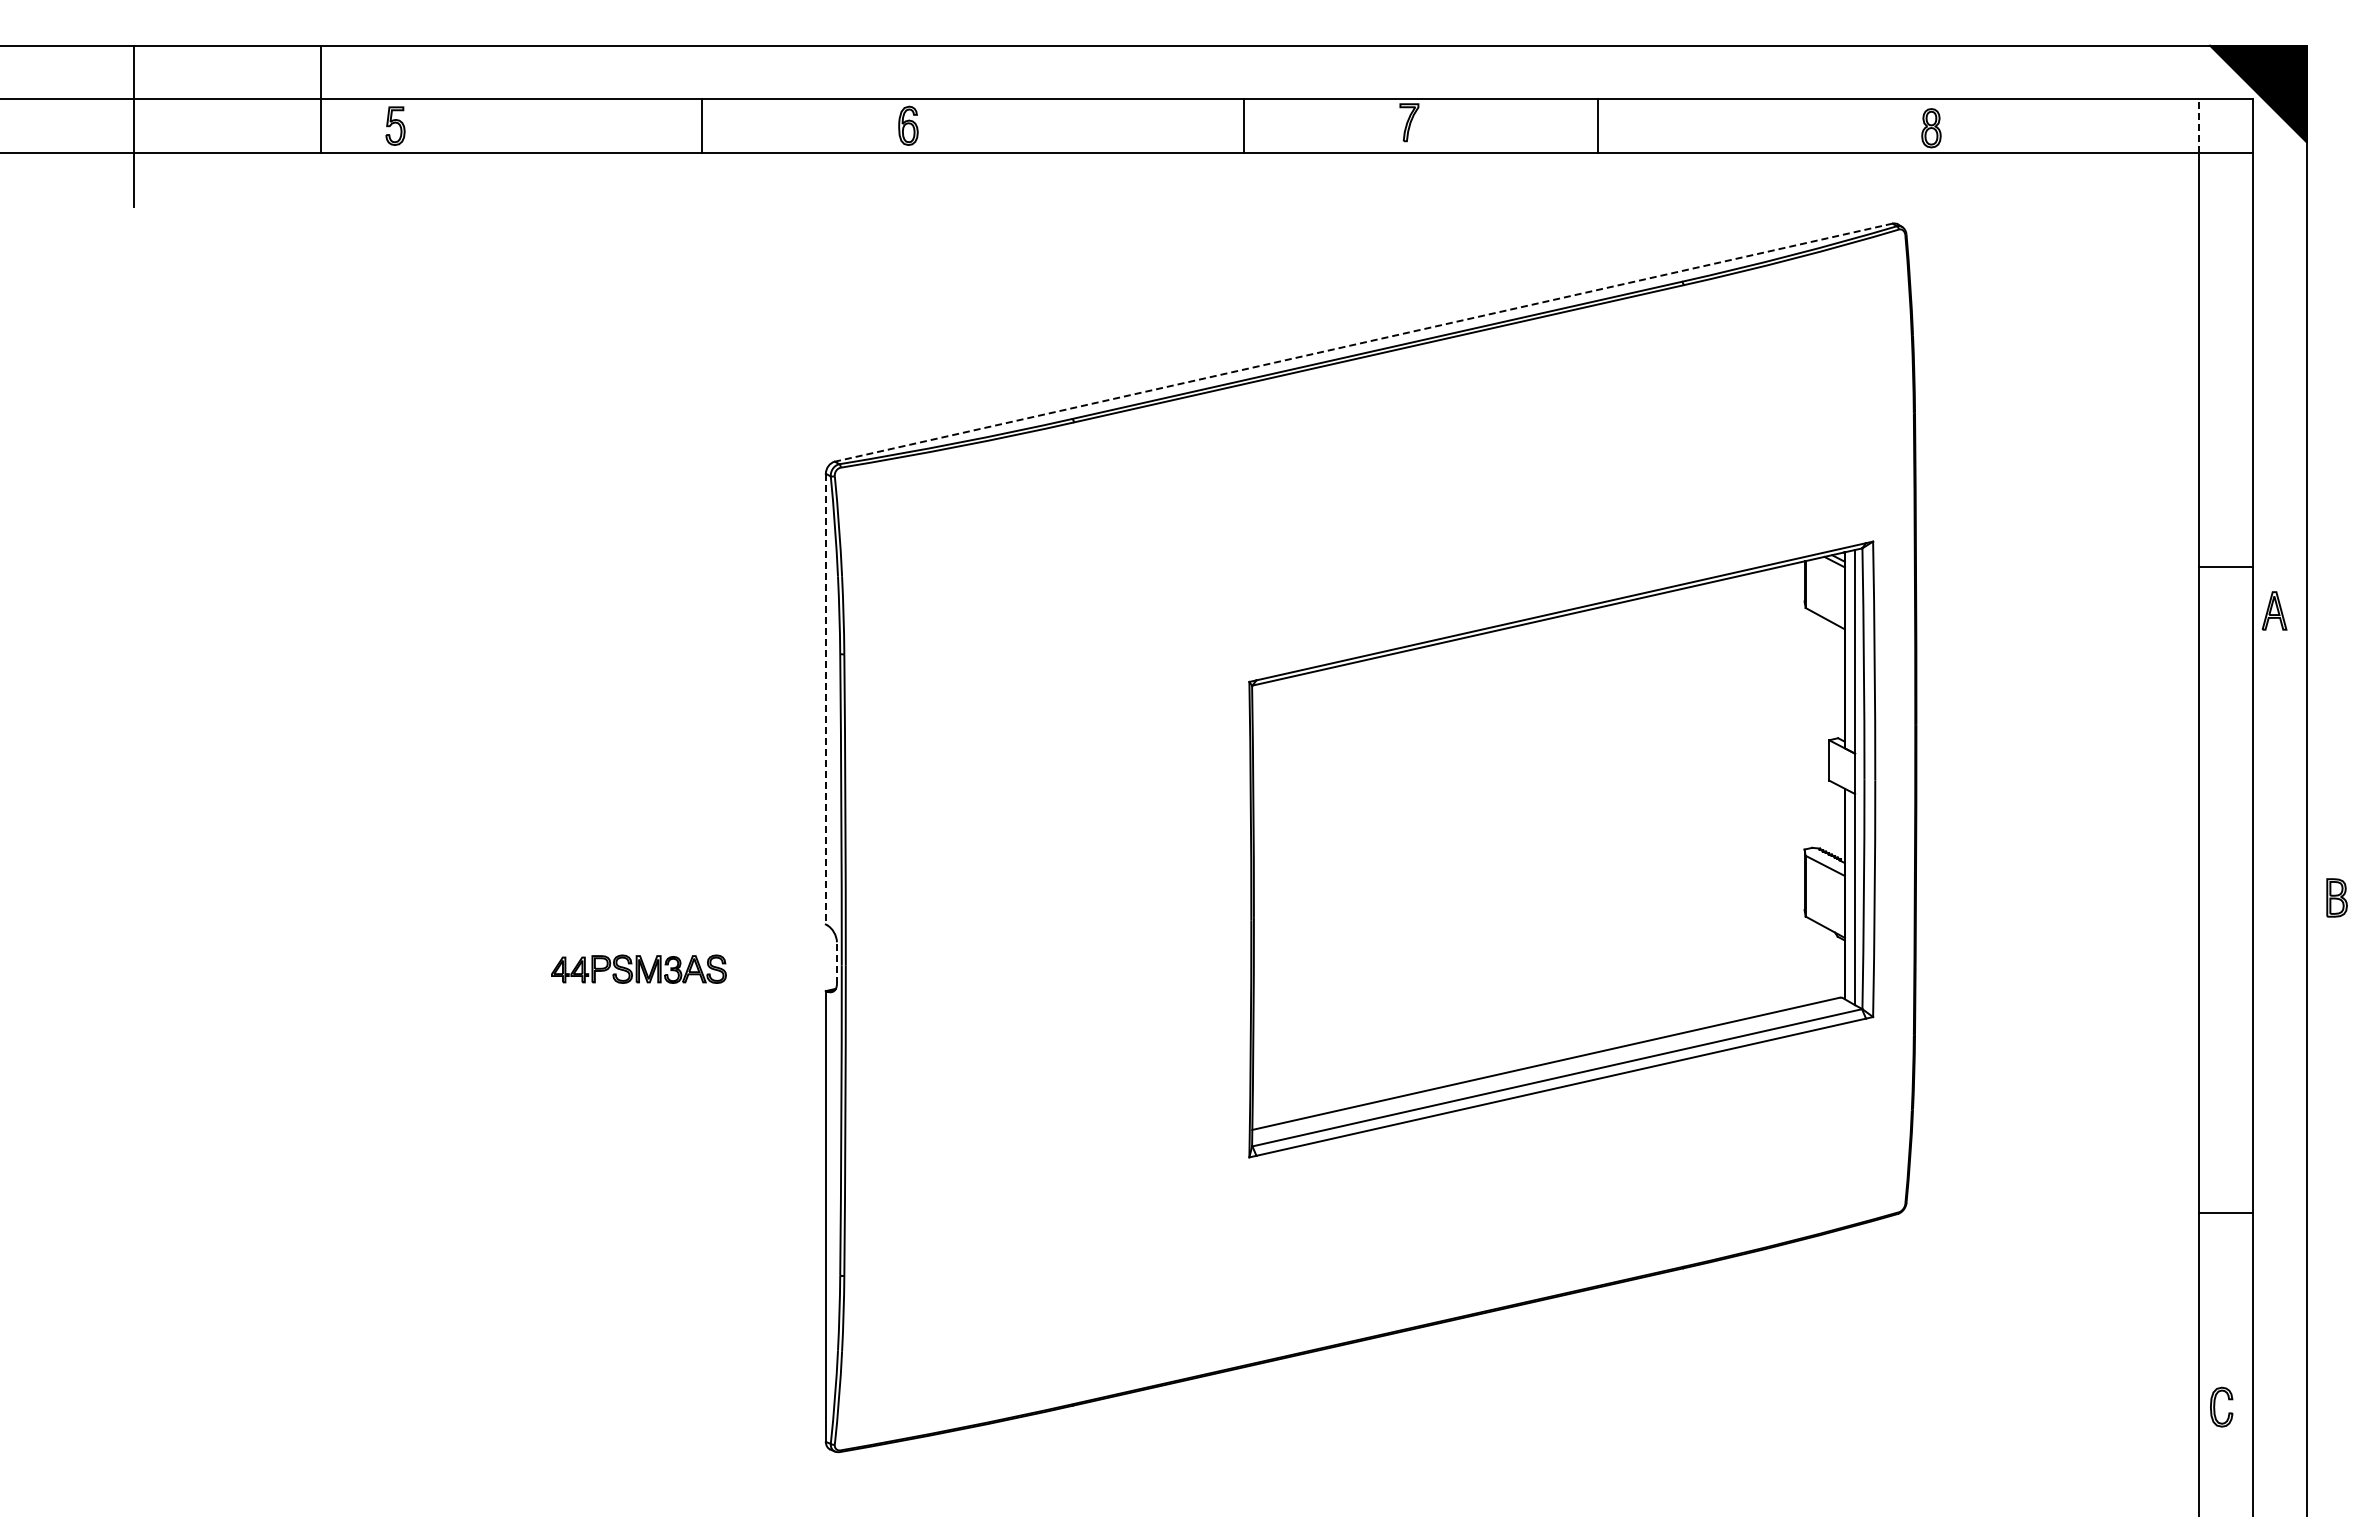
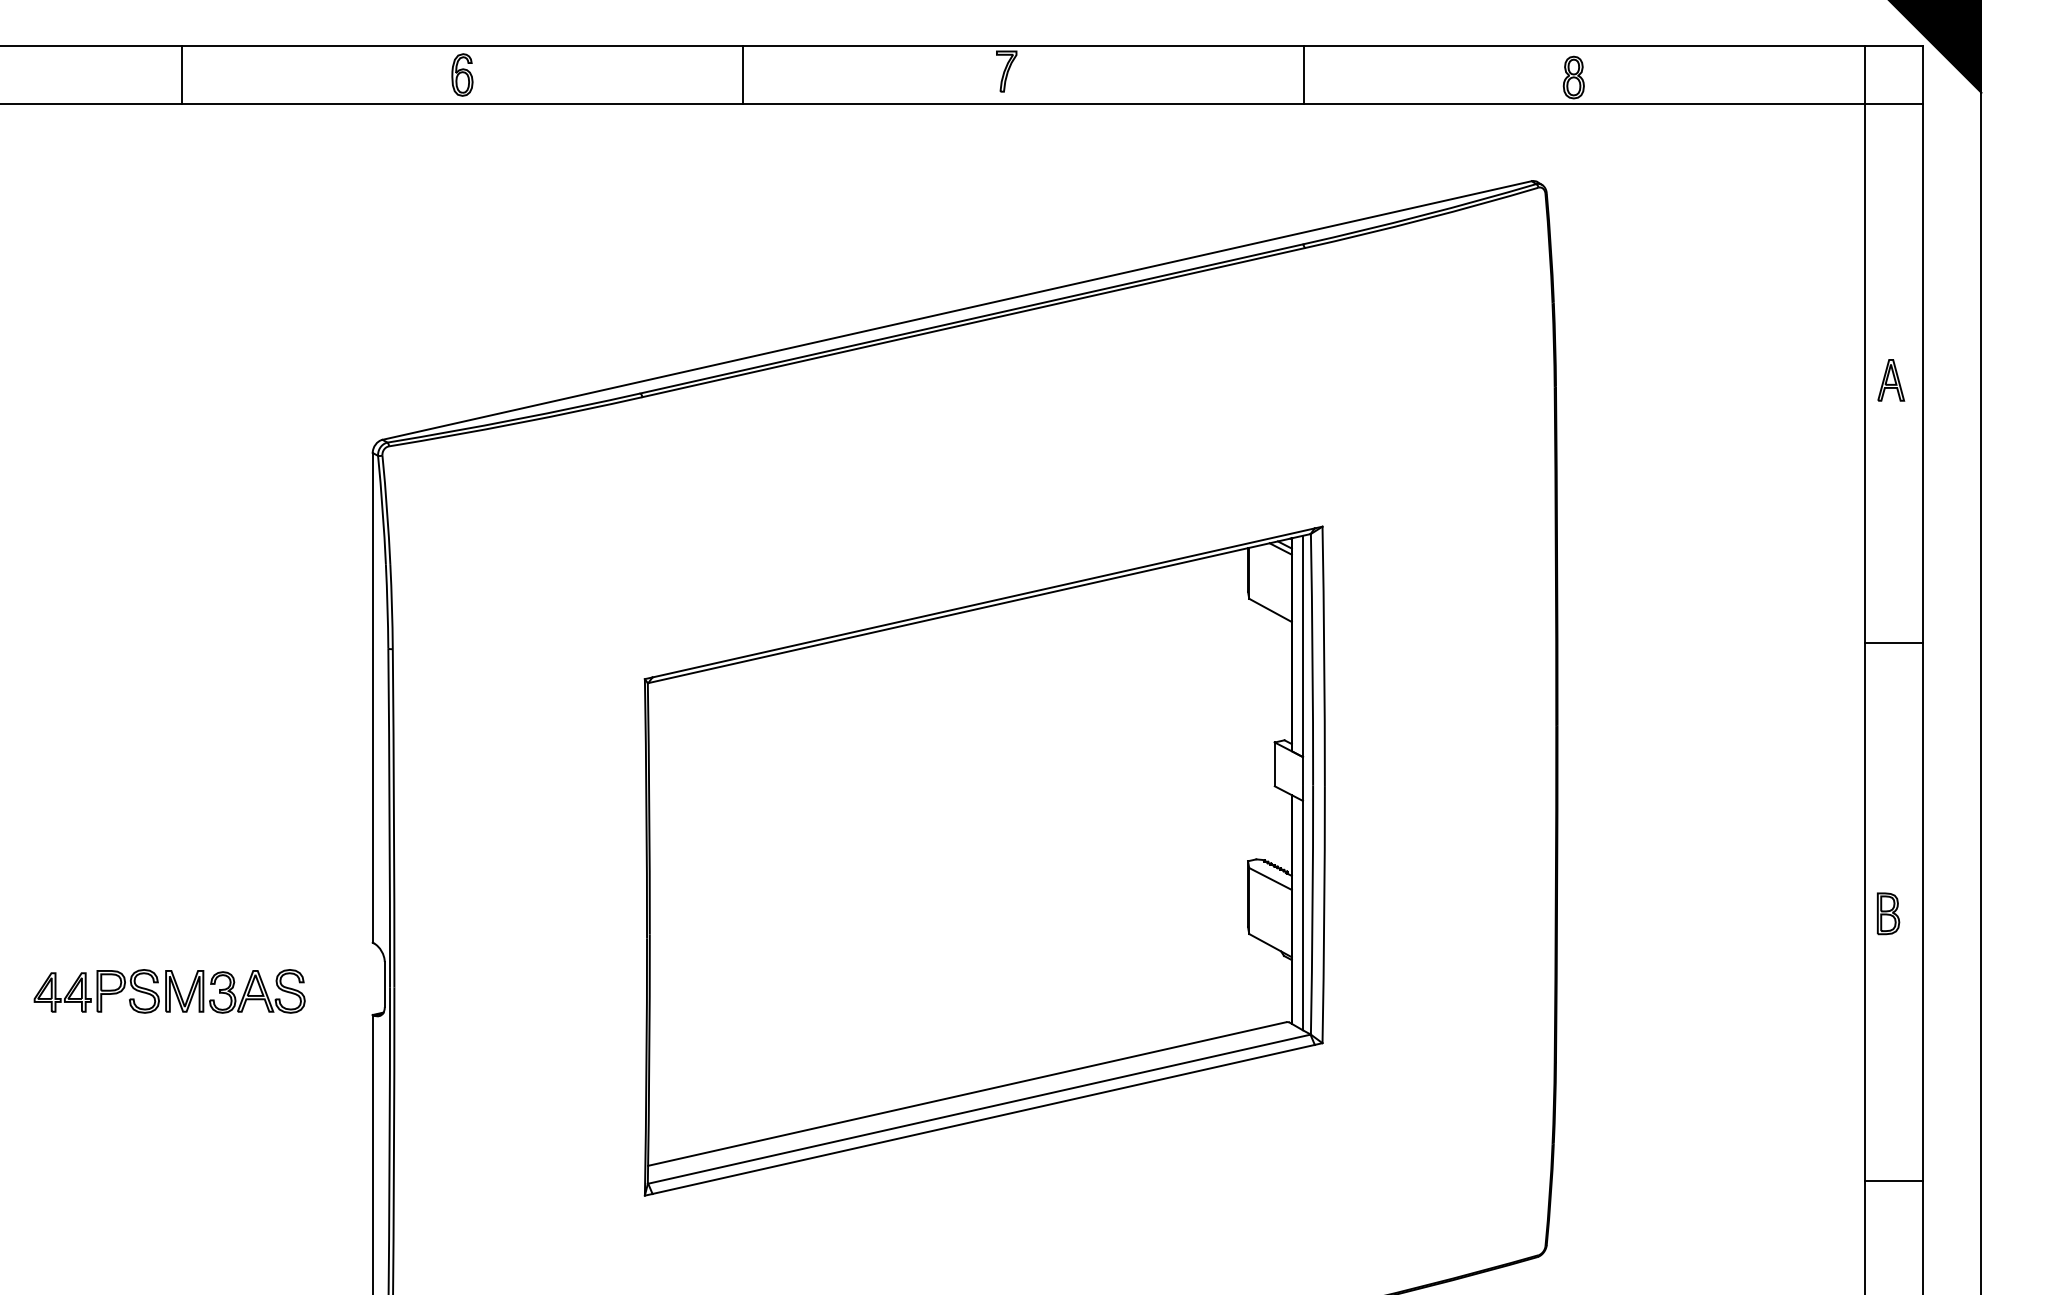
line: (702, 126) -> (182, 75), moved
line: (1244, 126) -> (742, 75), moved
line: (1597, 126) -> (1303, 75), moved
line: (2199, 126) -> (1865, 75), dashed -> solid
line: (1363, 342) -> (956, 310), dashed -> solid
line: (2226, 567) -> (1894, 642), moved
part: (2274, 610) -> (1891, 379), moved
line: (825, 699) -> (372, 698), dashed -> solid
part: (1562, 849) -> (985, 861), moved
part: (2336, 897) -> (1887, 913), moved
line: (836, 963) -> (384, 985), dashed -> solid
part: (638, 968) -> (169, 990), size x1.43
line: (2226, 1212) -> (1894, 1180), moved

